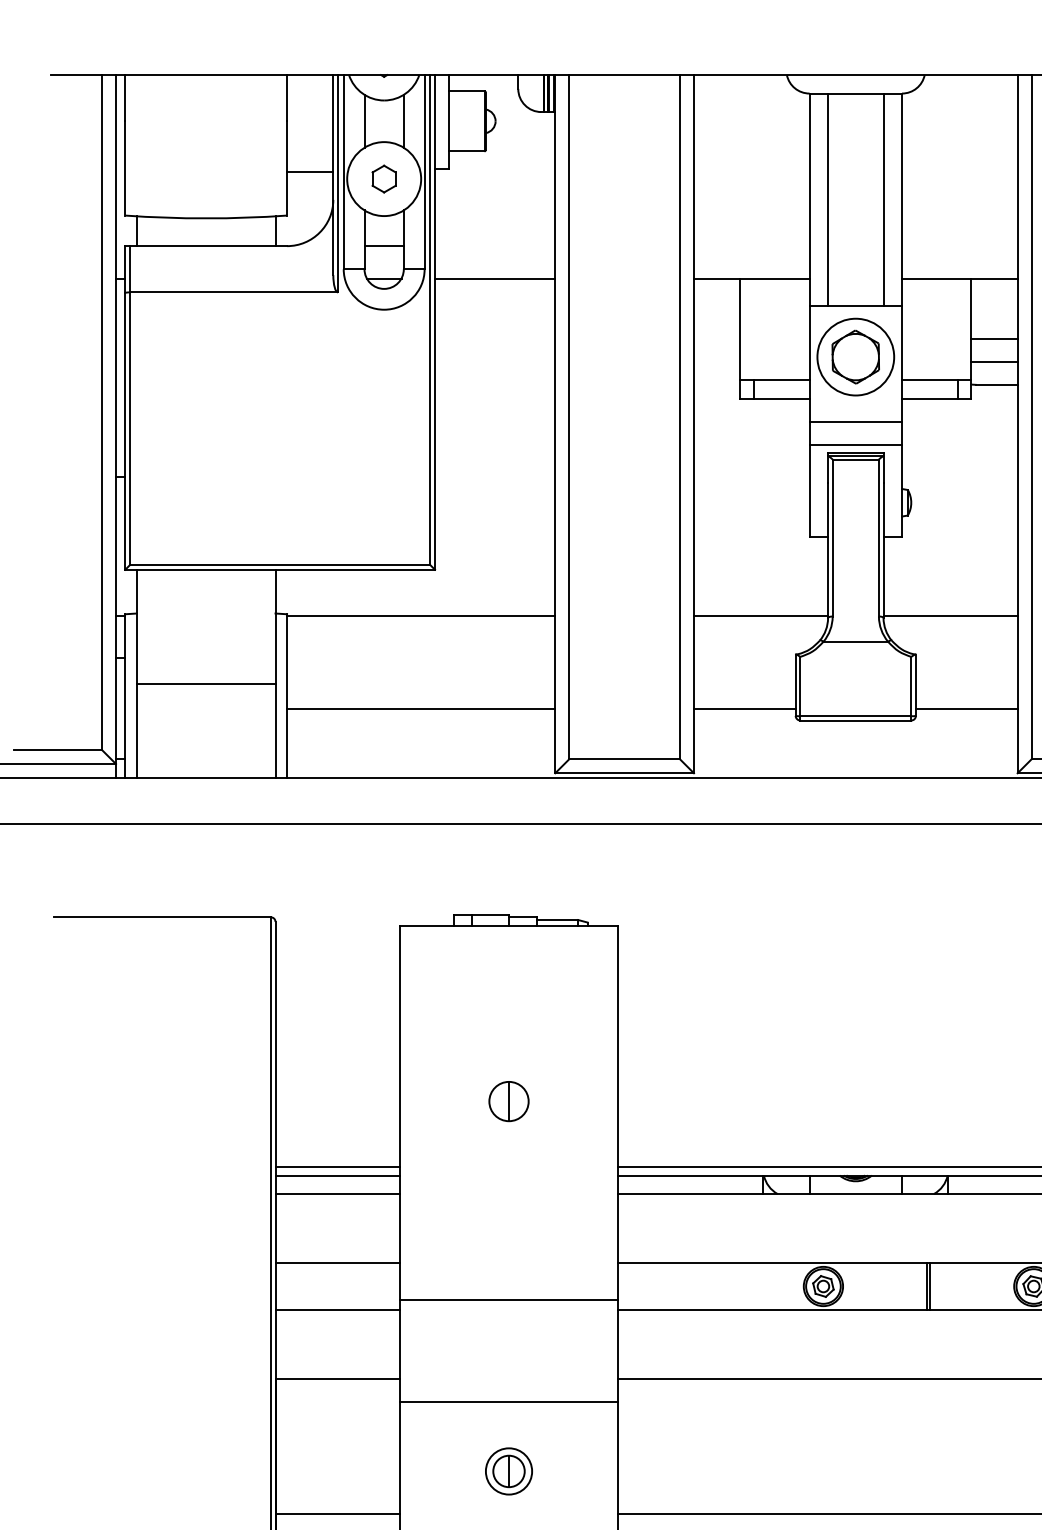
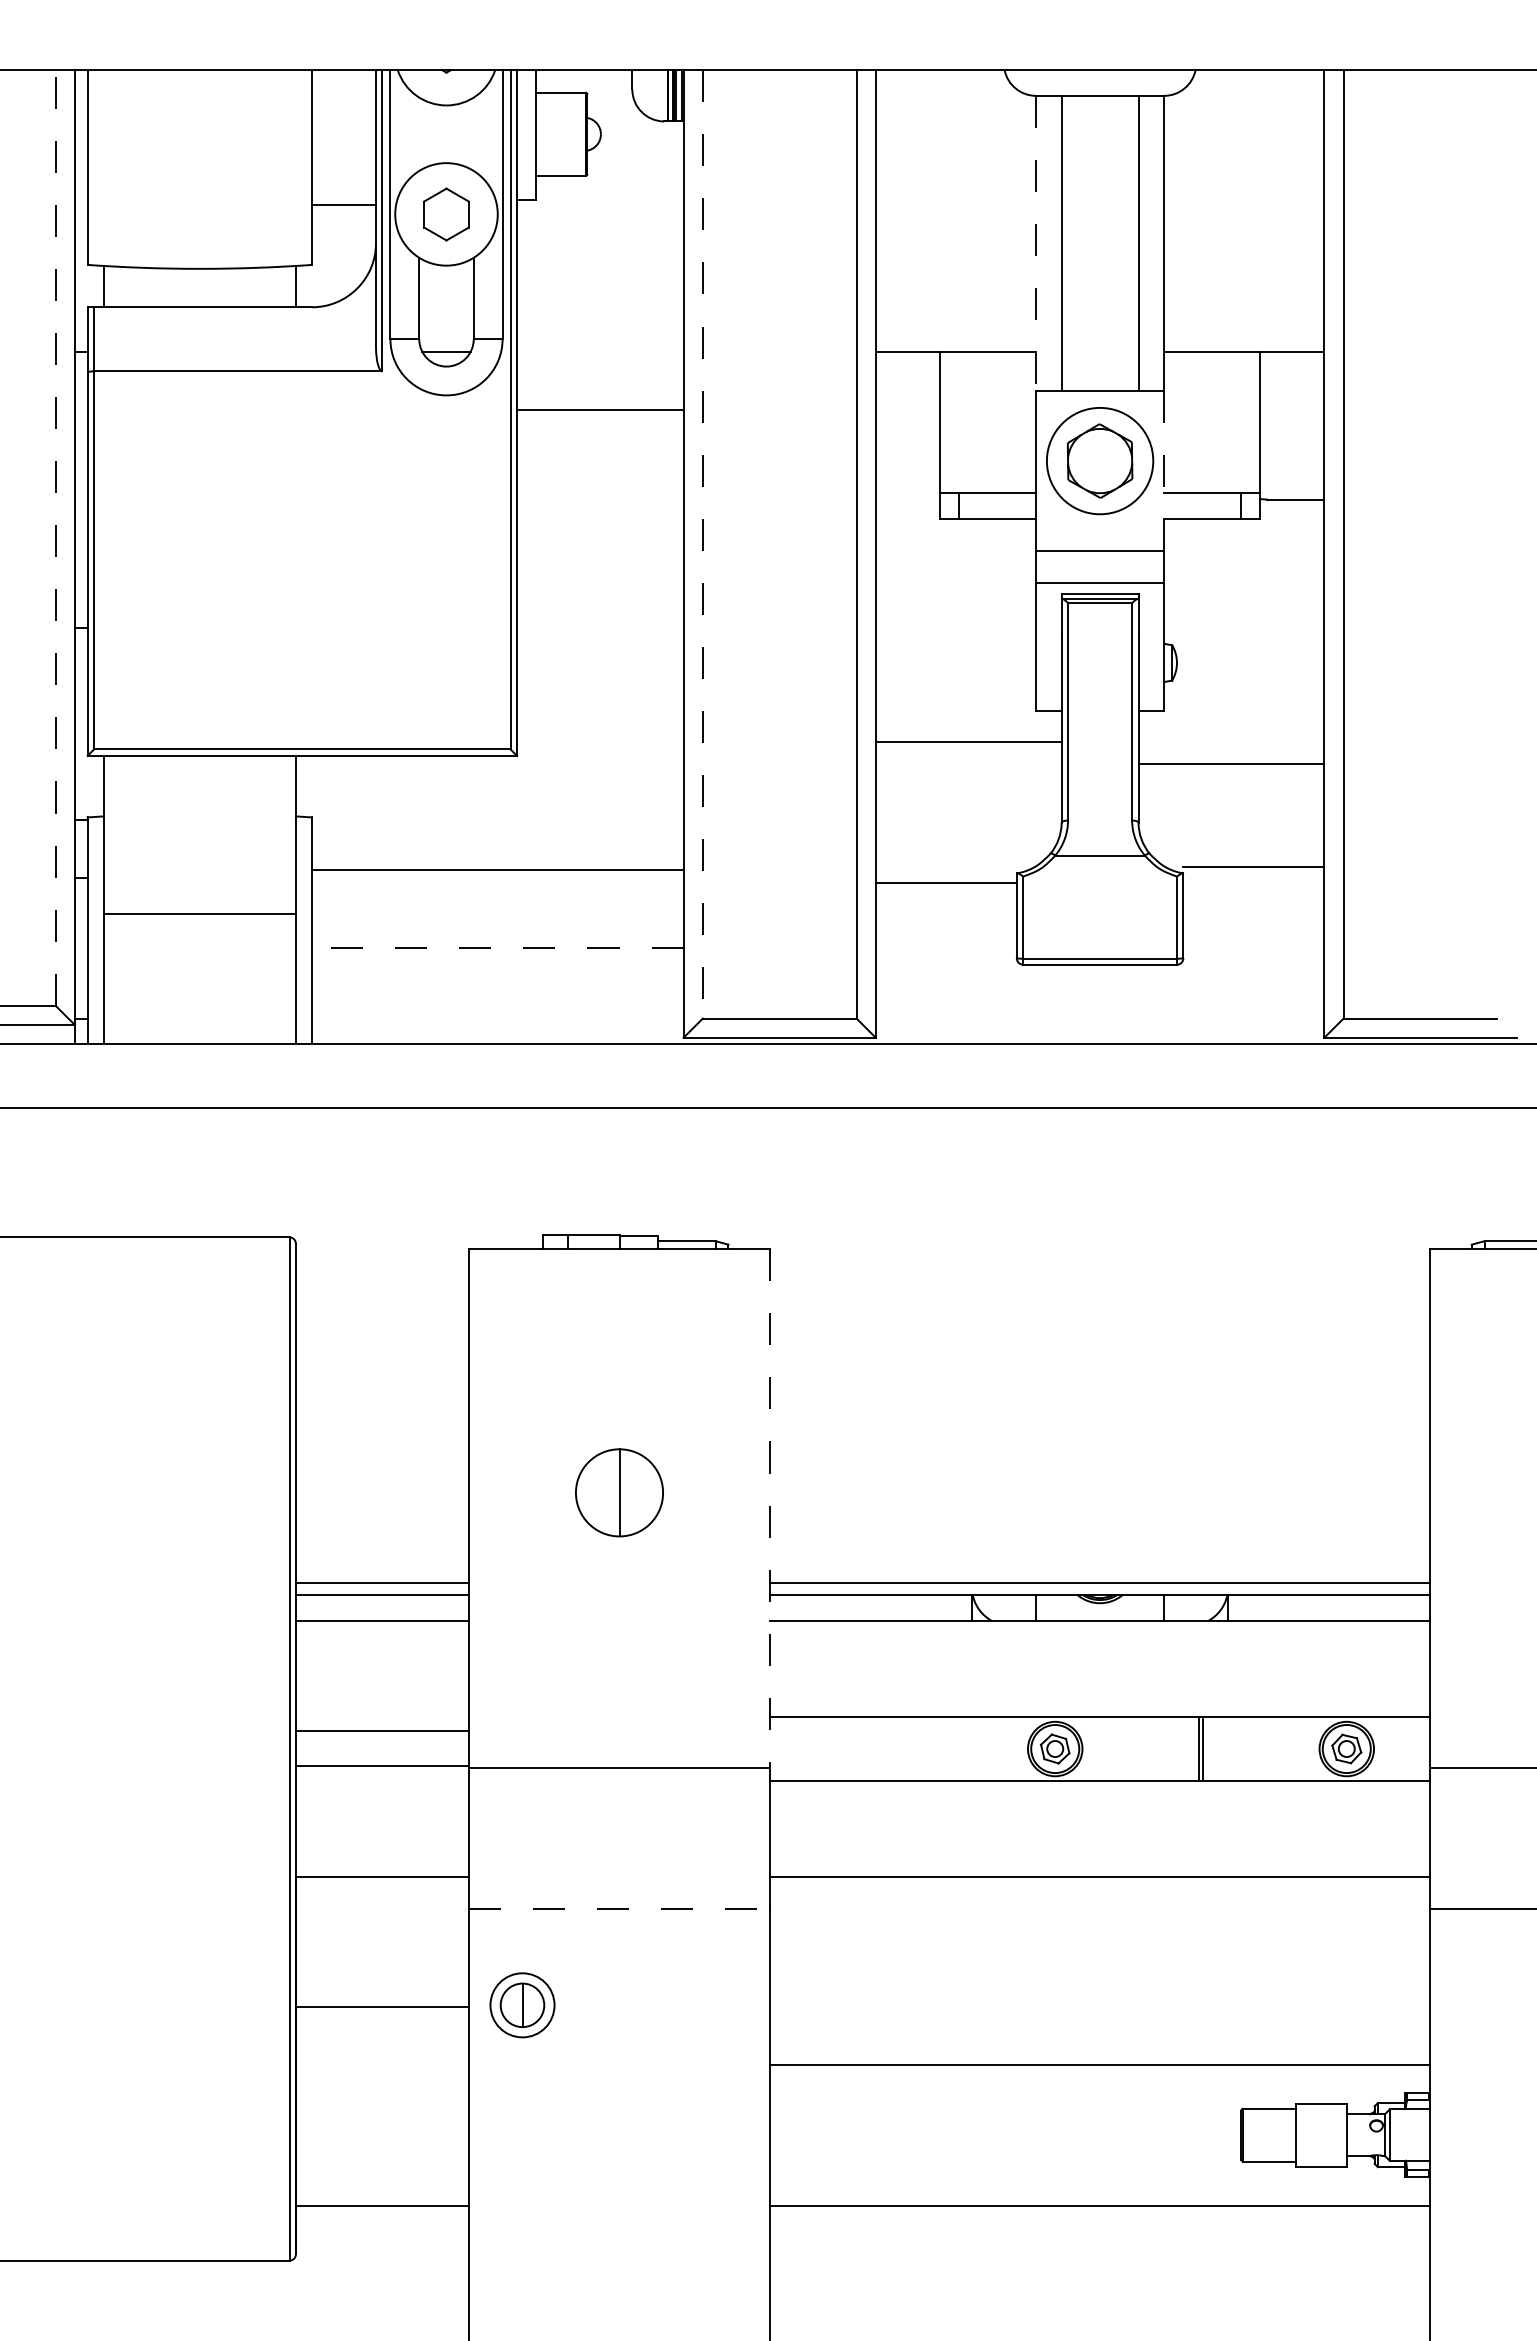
line: (364, 120) -> (419, 133), removed
line: (403, 120) -> (473, 133), removed
part: (384, 178) -> (446, 213), size x1.4
line: (809, 200) -> (1036, 243), solid -> dashed
line: (384, 246) -> (446, 307), removed
line: (494, 278) -> (599, 410), moved
line: (994, 338) -> (1292, 435), removed
line: (994, 361) -> (1292, 467), removed
line: (902, 363) -> (1164, 470), solid -> dashed
line: (102, 412) -> (55, 537), solid -> dashed
line: (568, 417) -> (702, 544), solid -> dashed
line: (420, 615) -> (497, 869), moved
line: (760, 615) -> (968, 741), moved
line: (950, 615) -> (1231, 763), moved
line: (420, 708) -> (497, 948), solid -> dashed
line: (744, 708) -> (945, 883), moved
line: (966, 708) -> (1253, 867), moved
part: (509, 1101) -> (619, 1492), size x1.6
line: (617, 1112) -> (770, 1508), solid -> dashed
line: (337, 1263) -> (381, 1766), moved
line: (337, 1309) -> (381, 1731), moved
line: (509, 1402) -> (619, 1909), solid -> dashed
part: (509, 1471) -> (522, 2005), moved
line: (337, 1514) -> (381, 2006), moved

